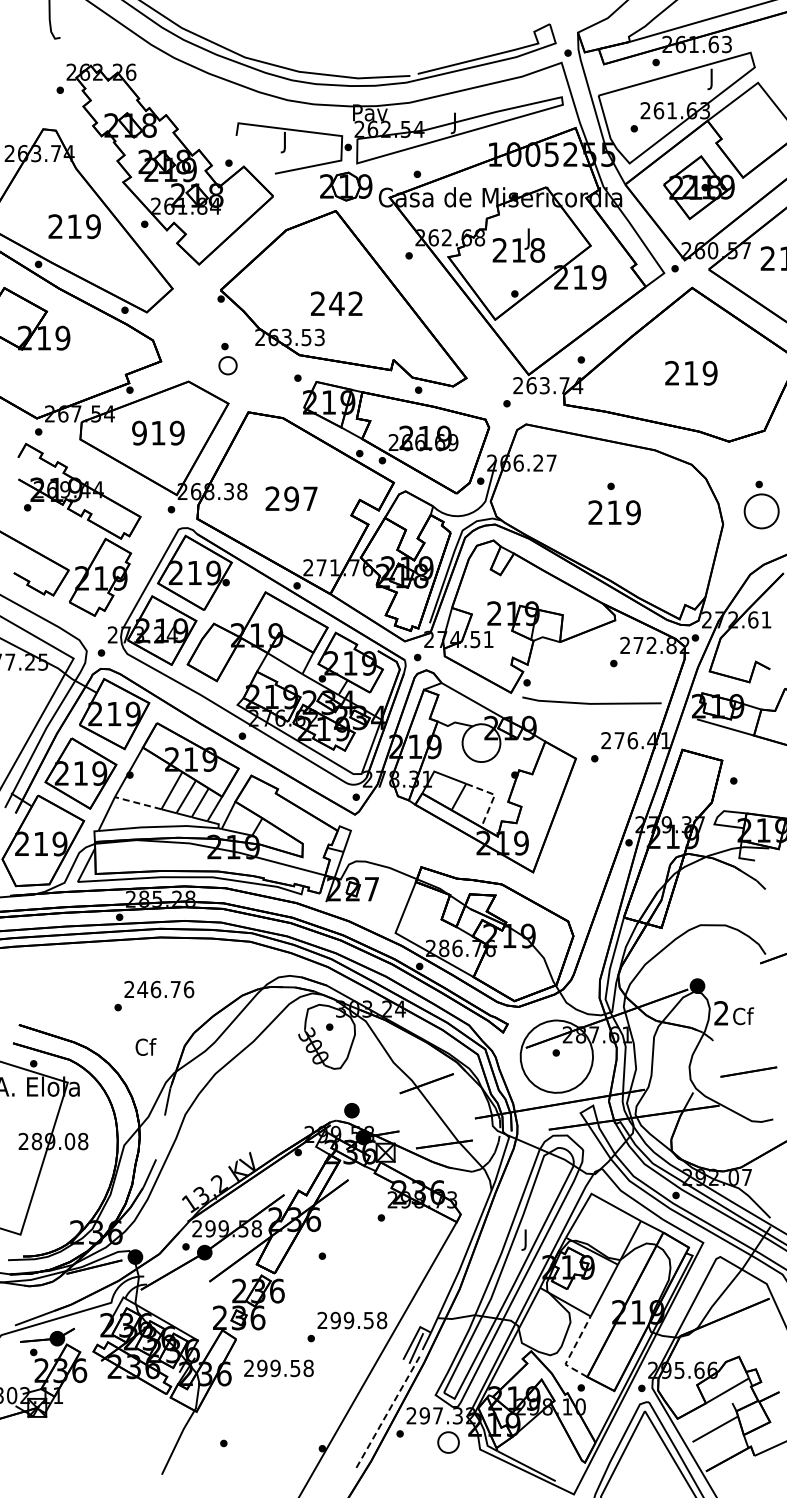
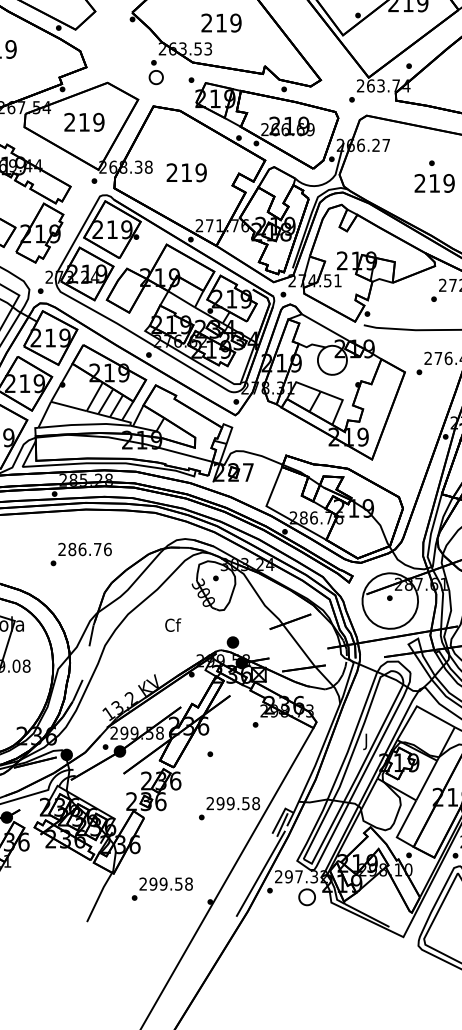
text: (346, 303) -> (228, 22), 242 -> 219
part: (227, 358) -> (155, 71), moved
text: (139, 432) -> (69, 121), 919 -> 219
text: (300, 498) -> (193, 172), 297 -> 219
line: (494, 796) -> (342, 401), dashed -> solid
line: (137, 803) -> (68, 406), dashed -> solid
text: (142, 989) -> (72, 549), 246.76 -> 286.76
text: (145, 1046) -> (172, 624), moved
line: (571, 1352) -> (401, 828), dashed -> solid
text: (278, 1368) -> (165, 884), moved
line: (388, 1411) -> (261, 873), dashed -> solid

